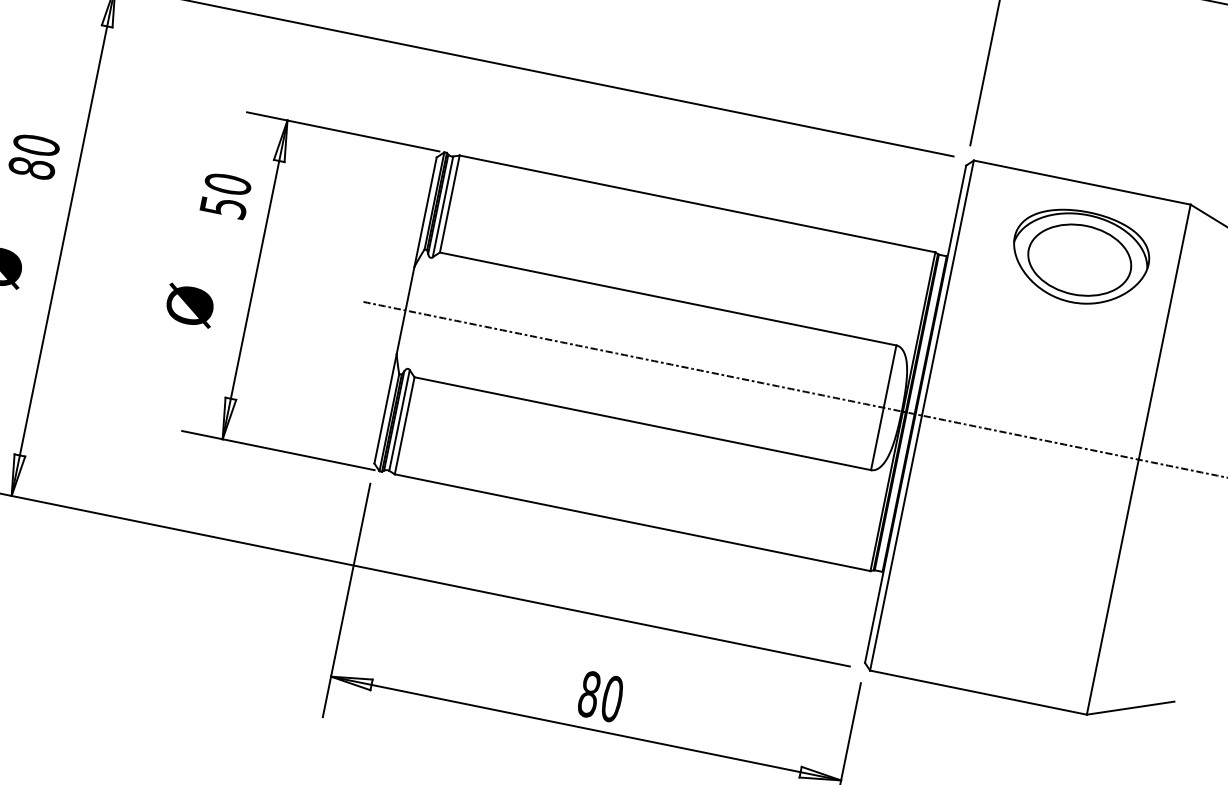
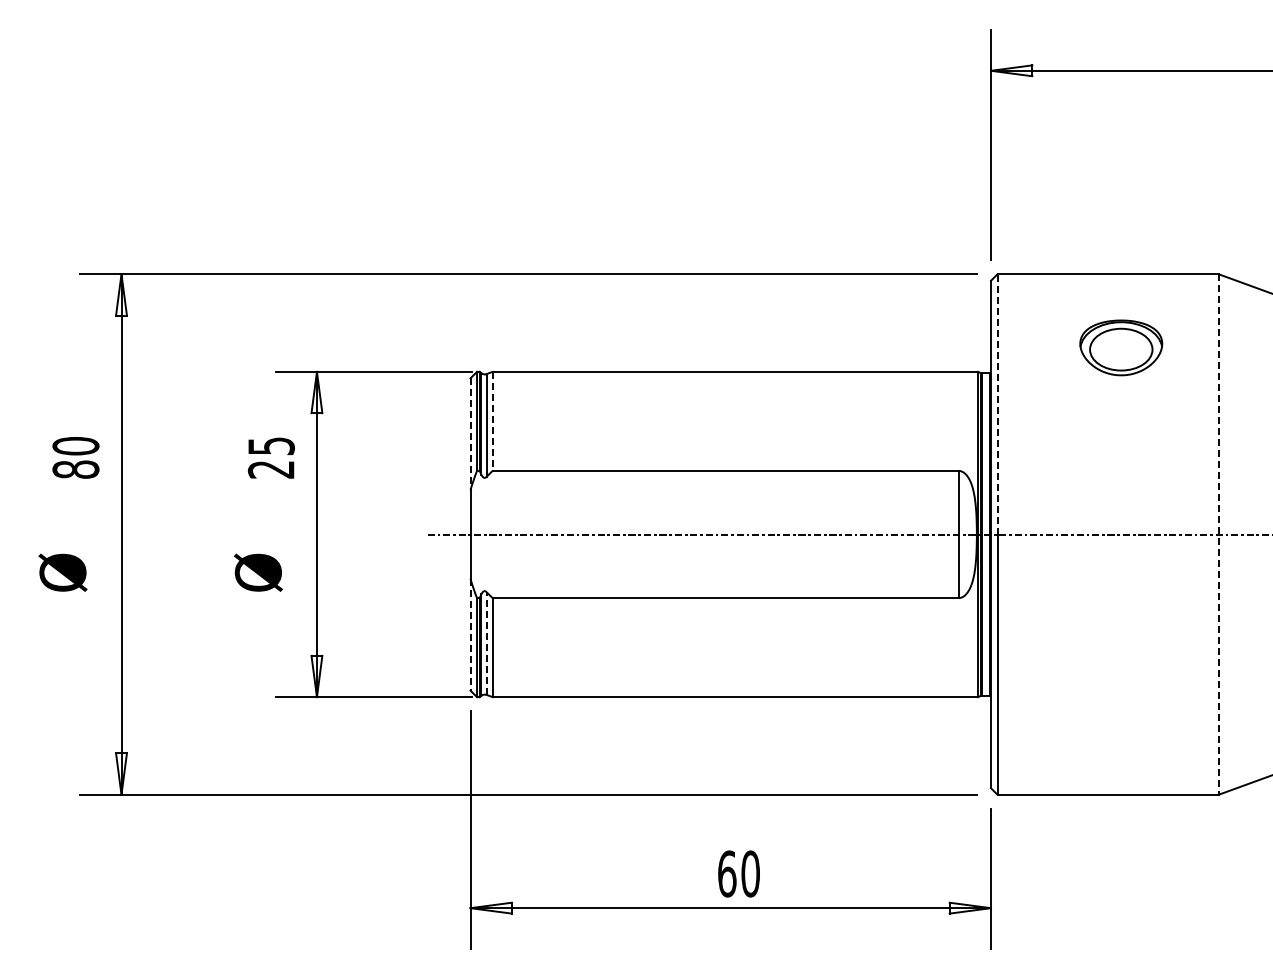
text: (224, 195) -> (270, 457), 50 -> 25
line: (449, 204) -> (492, 421), solid -> dashed
line: (425, 212) -> (470, 434), solid -> dashed
part: (1080, 257) -> (1121, 347), size x0.6
line: (948, 287) -> (997, 403), solid -> dashed
line: (385, 408) -> (470, 634), solid -> dashed
line: (399, 419) -> (486, 642), solid -> dashed
line: (1138, 460) -> (1218, 535), solid -> dashed
text: (589, 693) -> (727, 873), 80 -> 60

